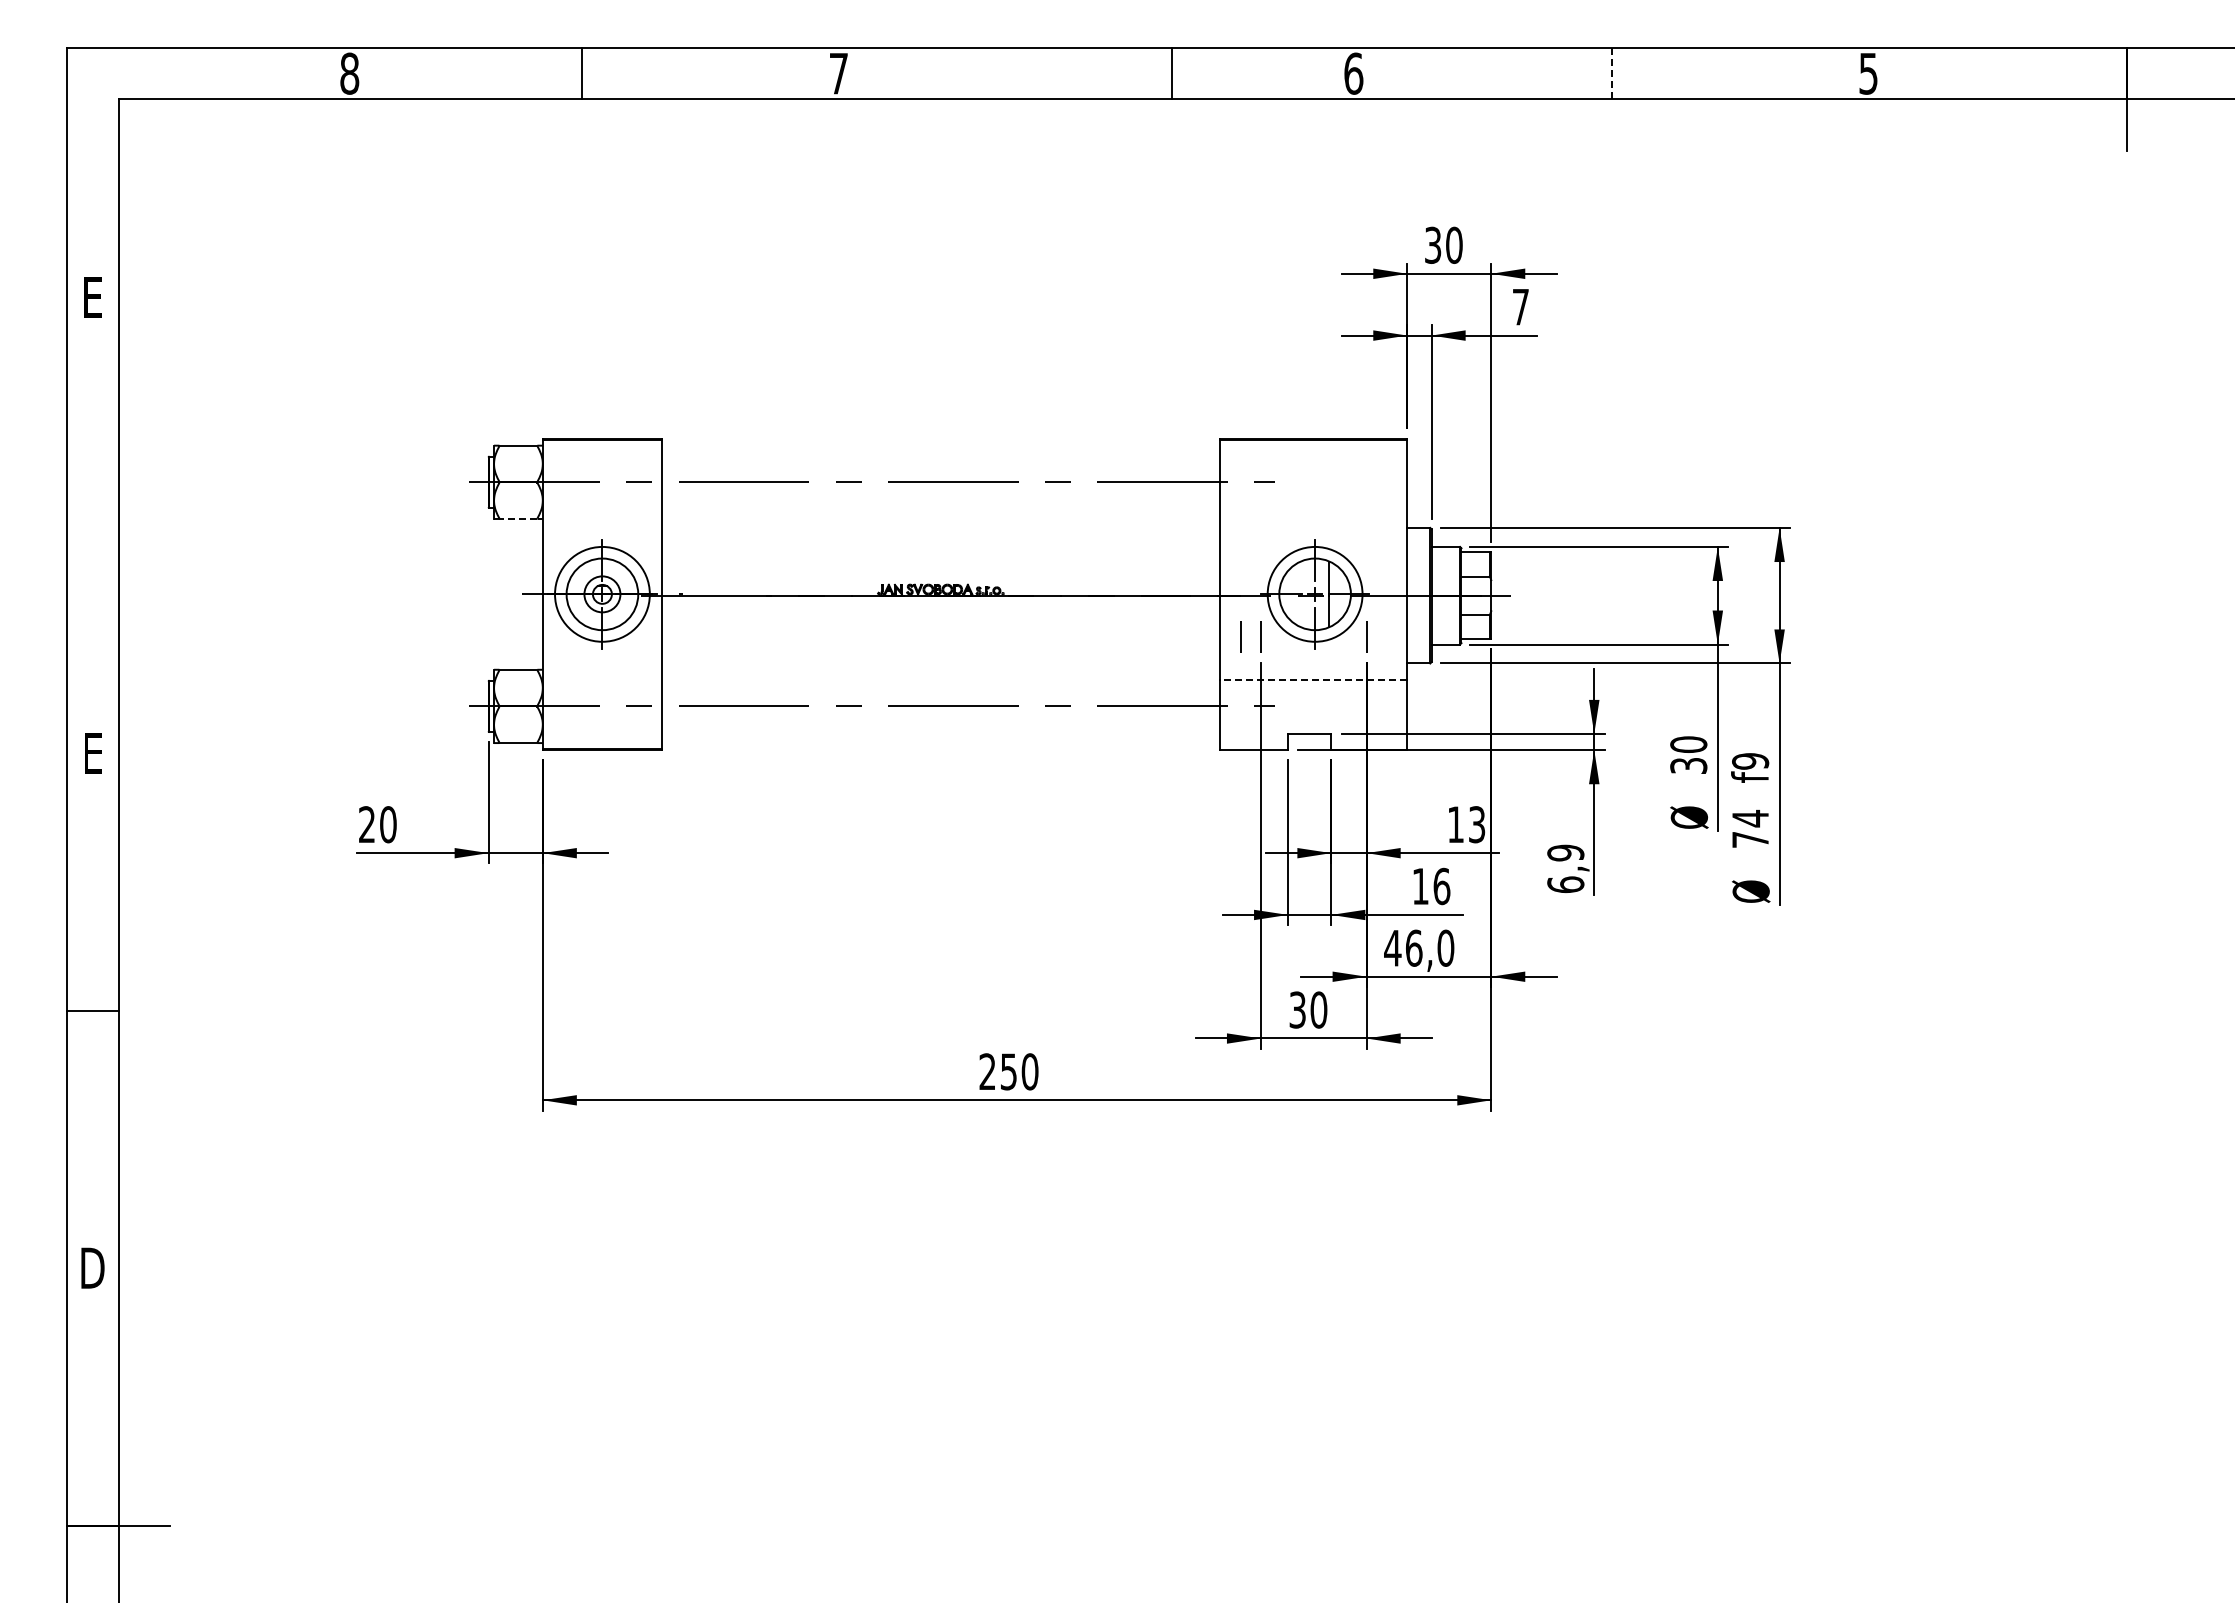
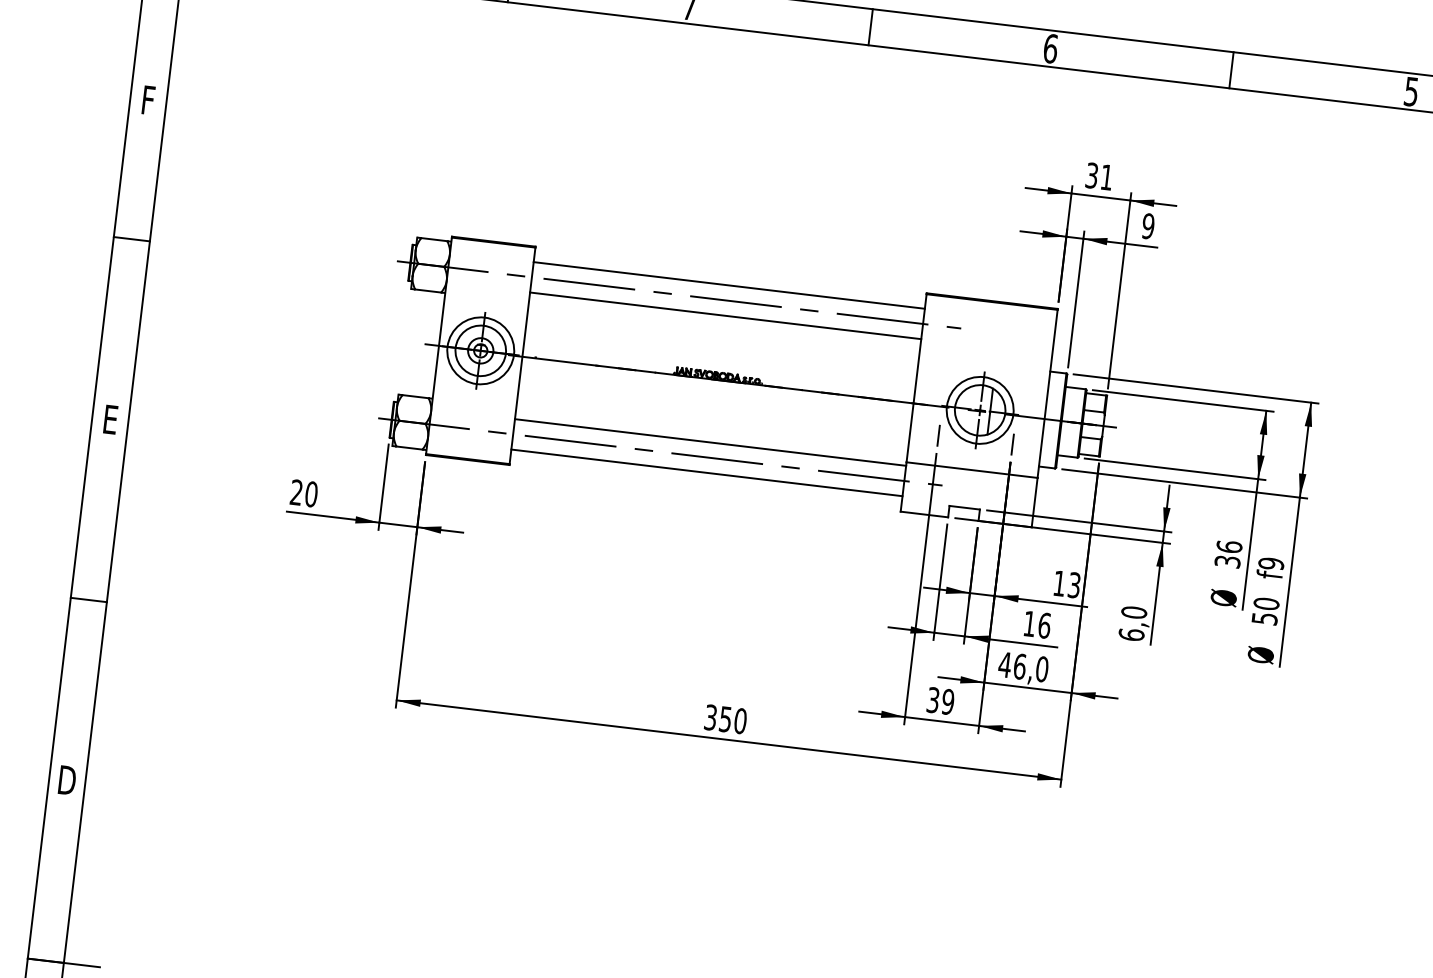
line: (1171, 73) -> (870, 27), moved
line: (1611, 73) -> (1231, 70), dashed -> solid
text: (1454, 244) -> (1107, 176), 30 -> 31
text: (92, 297) -> (148, 100), E -> F
text: (1520, 306) -> (1148, 225), 7 -> 9
line: (941, 460) -> (729, 285), added
line: (92, 495) -> (131, 238), added
line: (941, 504) -> (725, 316), added
line: (518, 518) -> (428, 290), dashed -> solid
line: (1240, 636) -> (924, 433), removed
line: (1313, 679) -> (971, 469), dashed -> solid
line: (941, 684) -> (710, 442), added
line: (941, 728) -> (707, 473), added
text: (1688, 744) -> (1229, 546), 30 -> 36
text: (1750, 828) -> (1265, 610), 74 -> 50
text: (1565, 852) -> (1134, 612), 6,9 -> 6,0
text: (1318, 1009) -> (947, 701), 30 -> 39
text: (987, 1071) -> (710, 717), 250 -> 350

